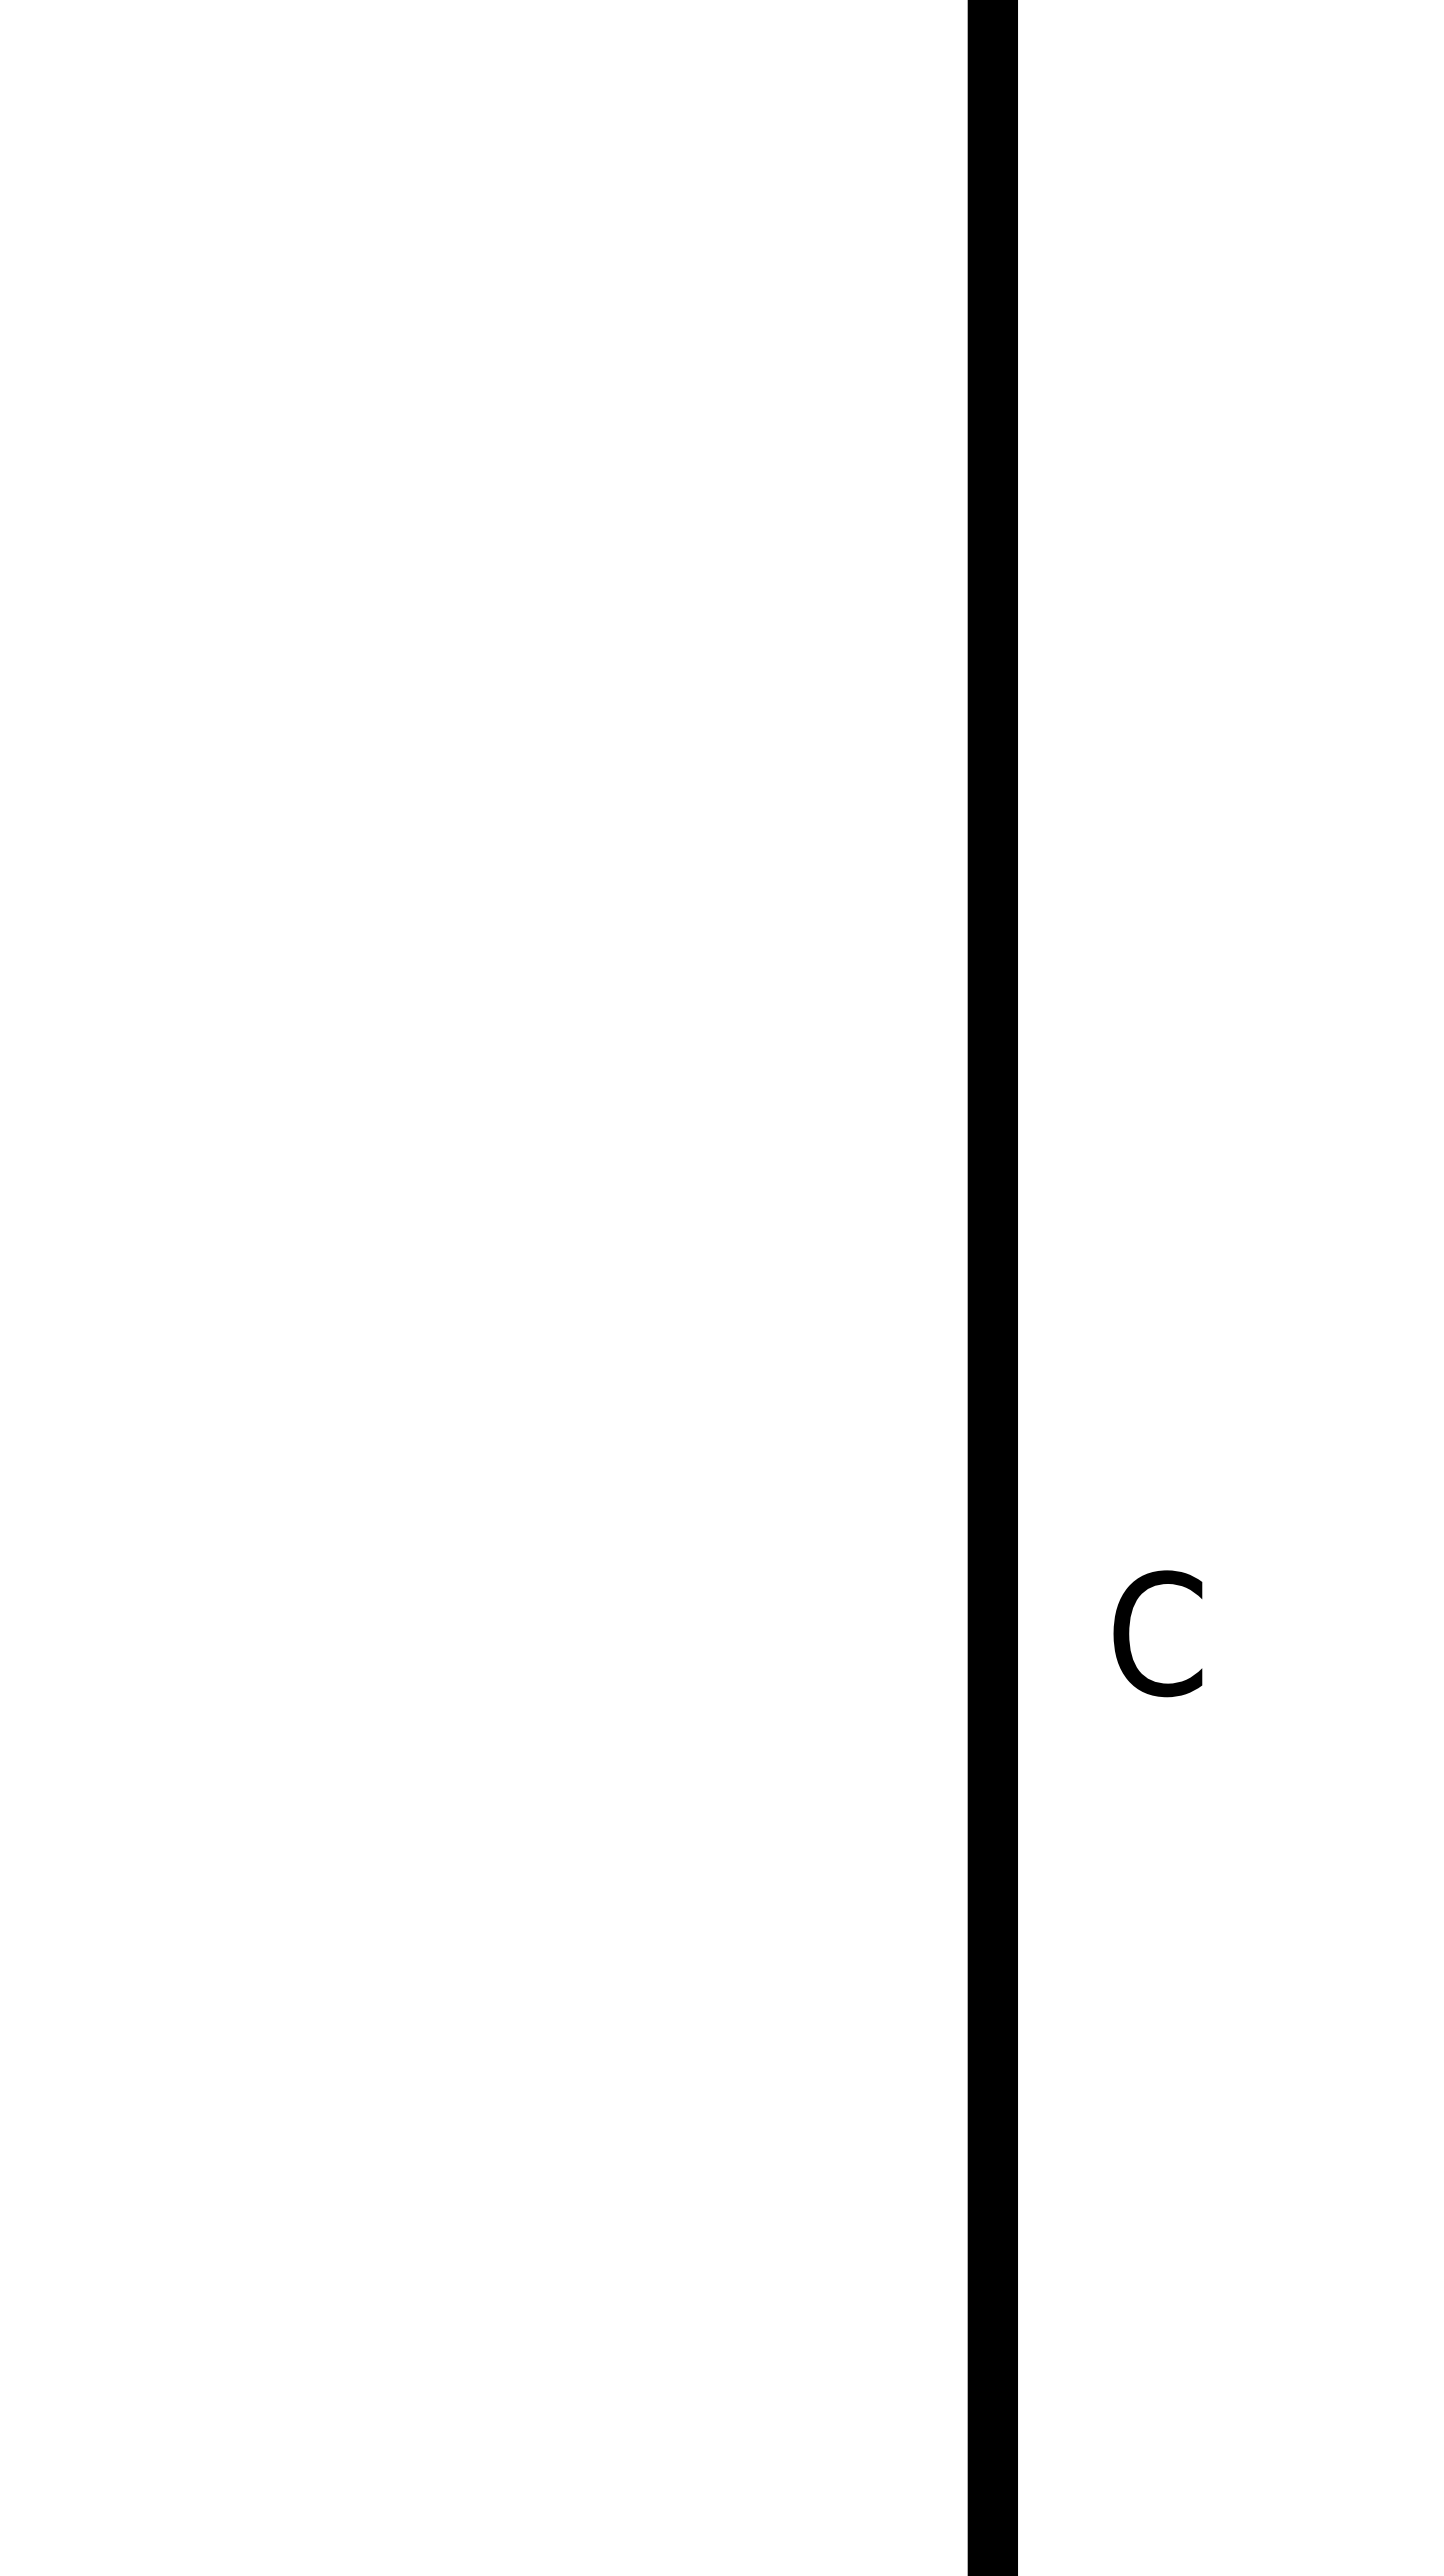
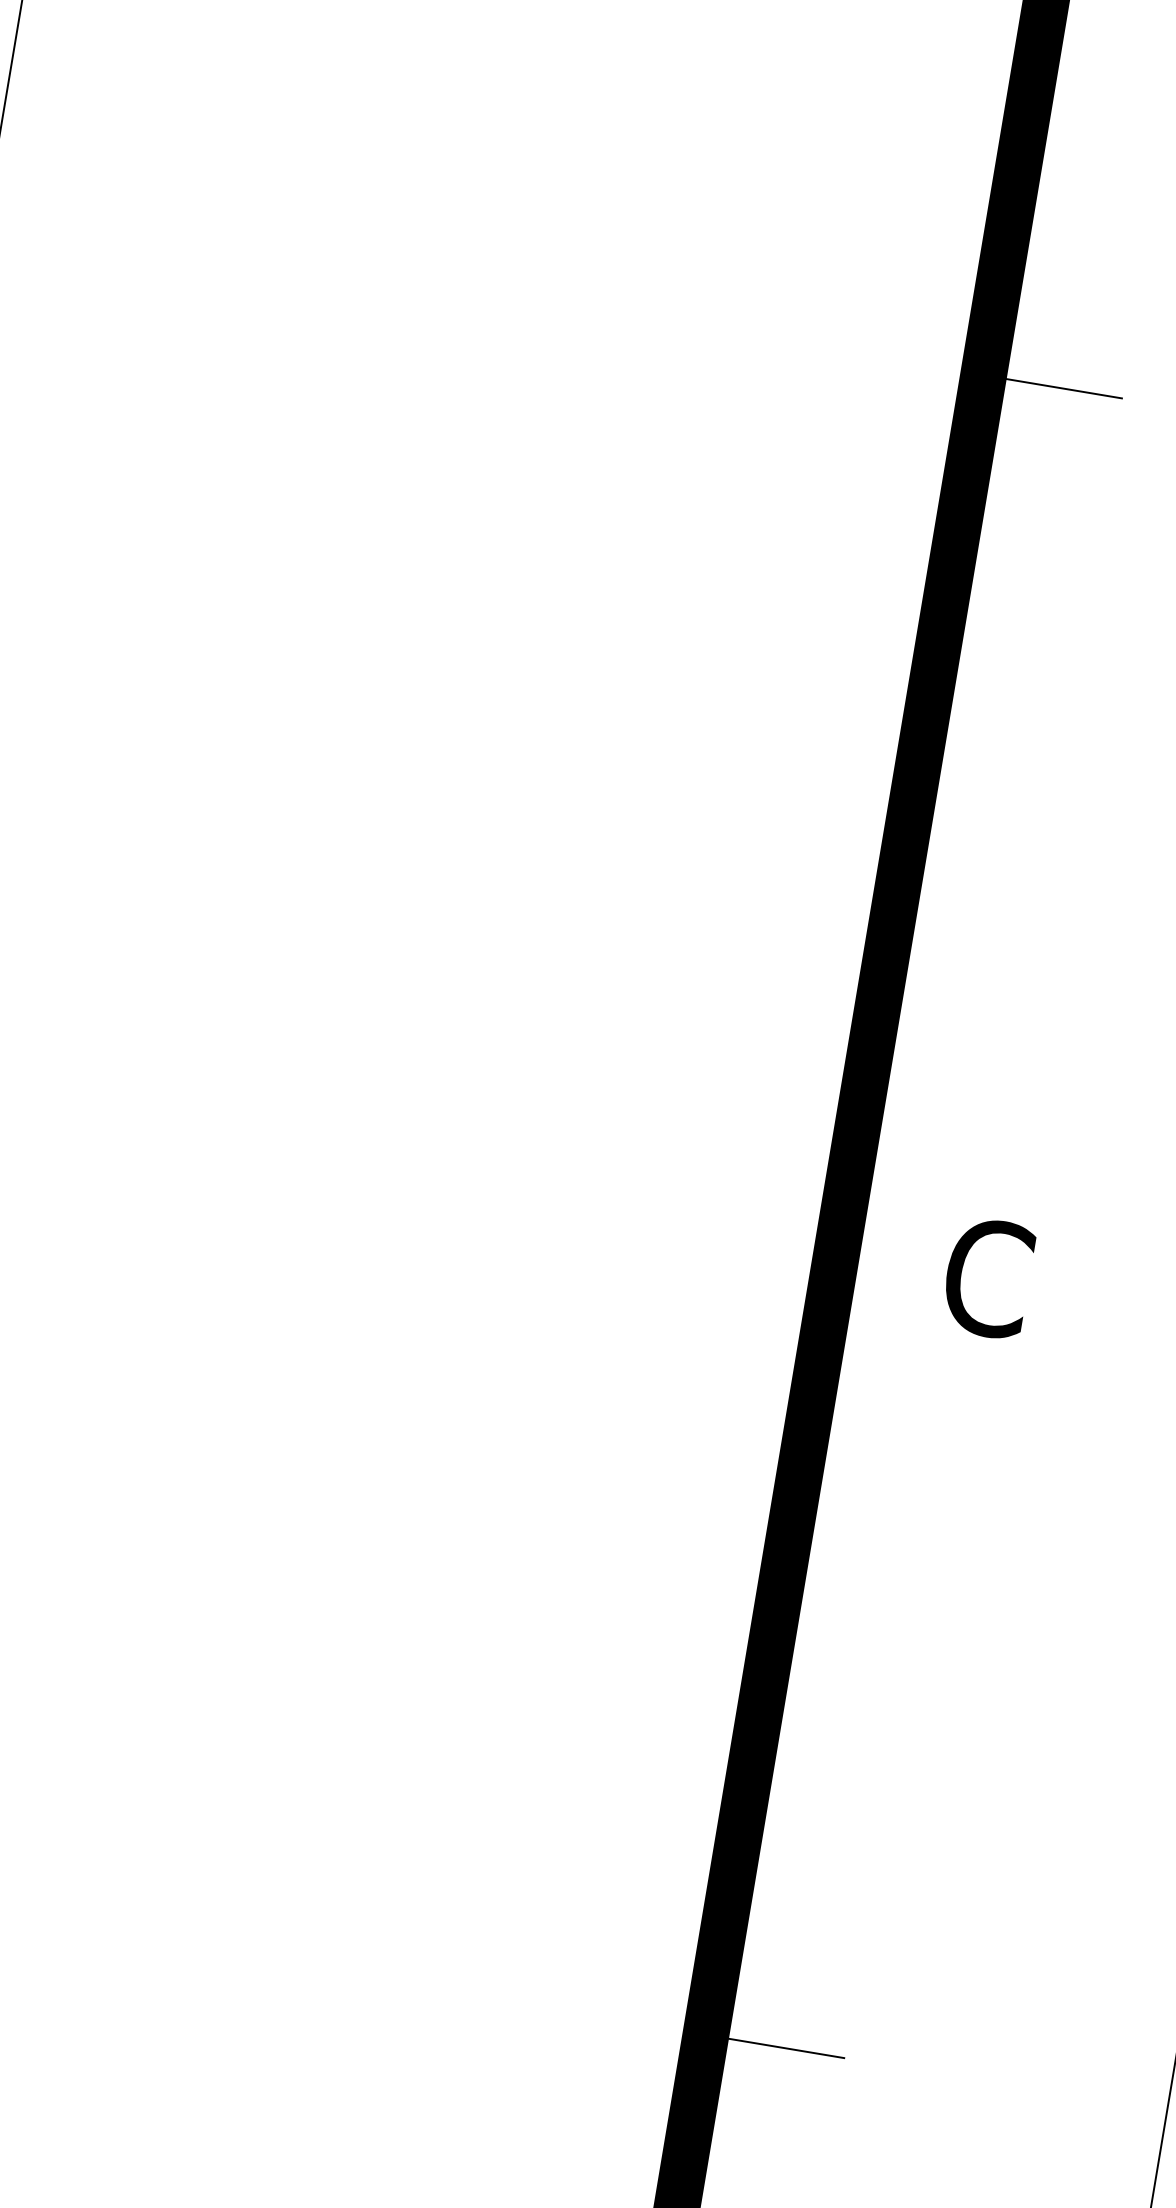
line: (1067, 675) -> (1052, 386), added
line: (1067, 2487) -> (774, 2046), added

